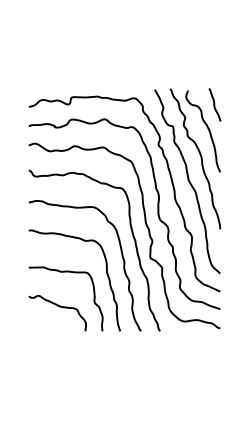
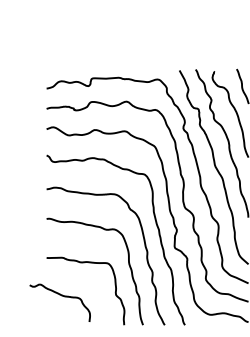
curve: (59, 307) -> (62, 296), moved

